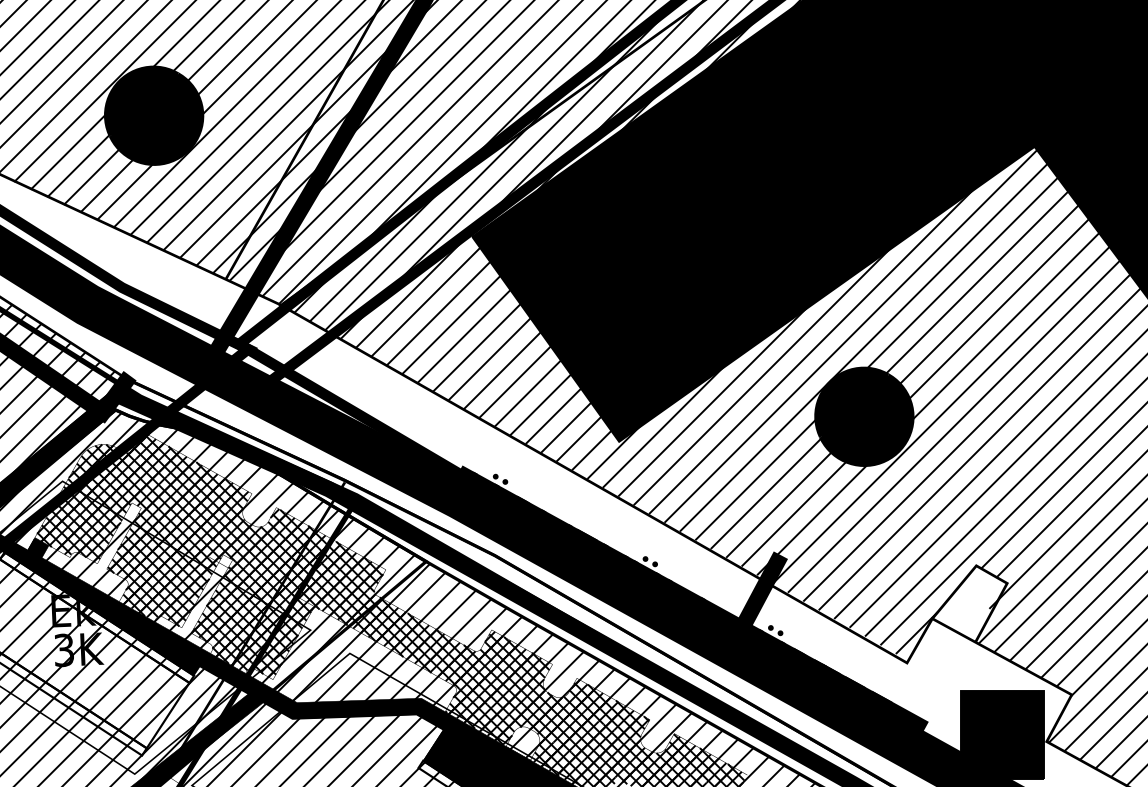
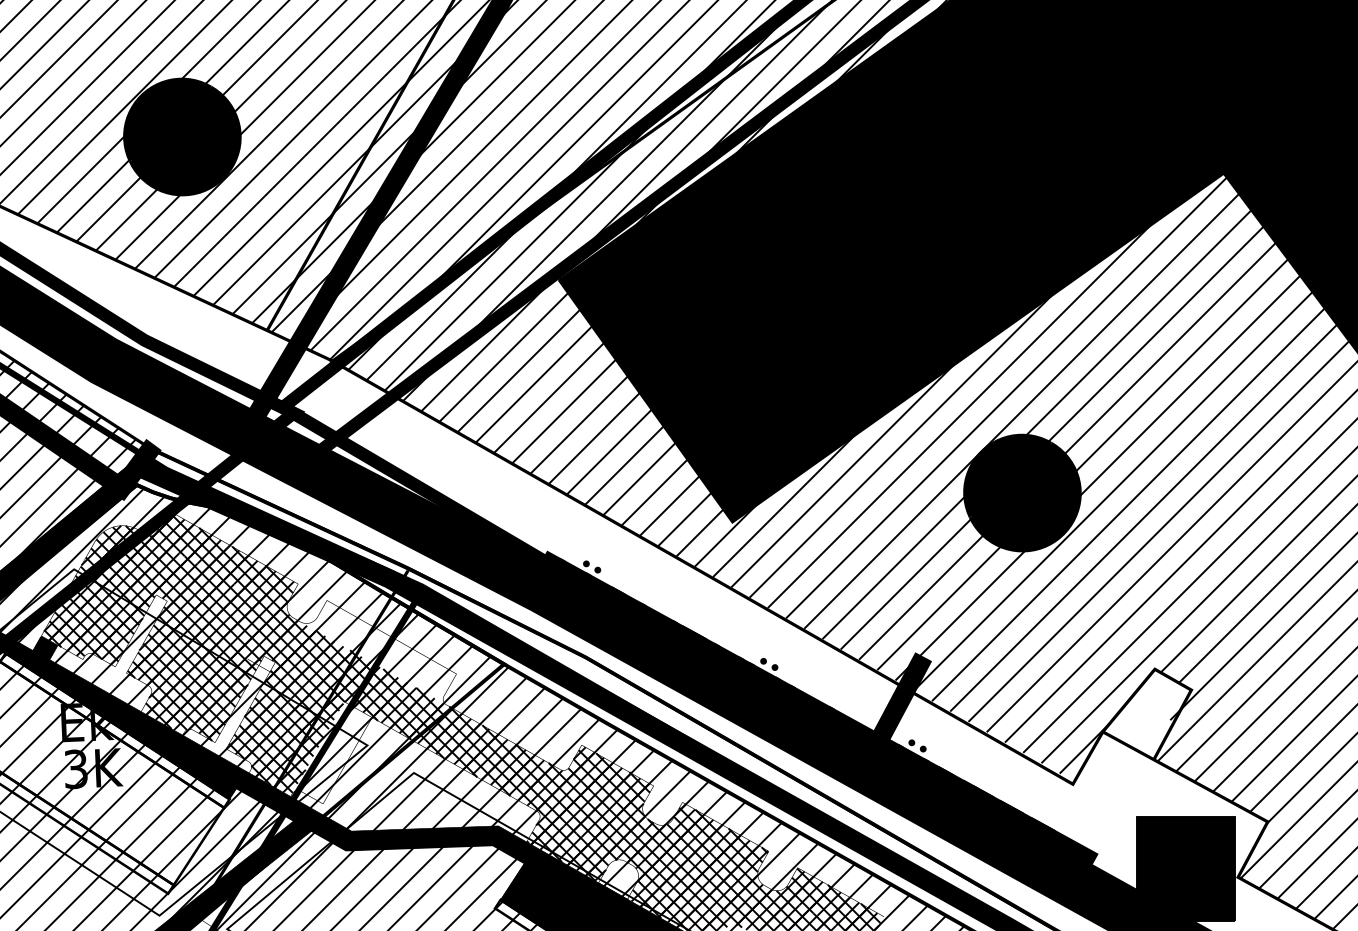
hatch: (321, 551) -> (380, 652), removed
hatch: (280, 635) -> (331, 751), removed

